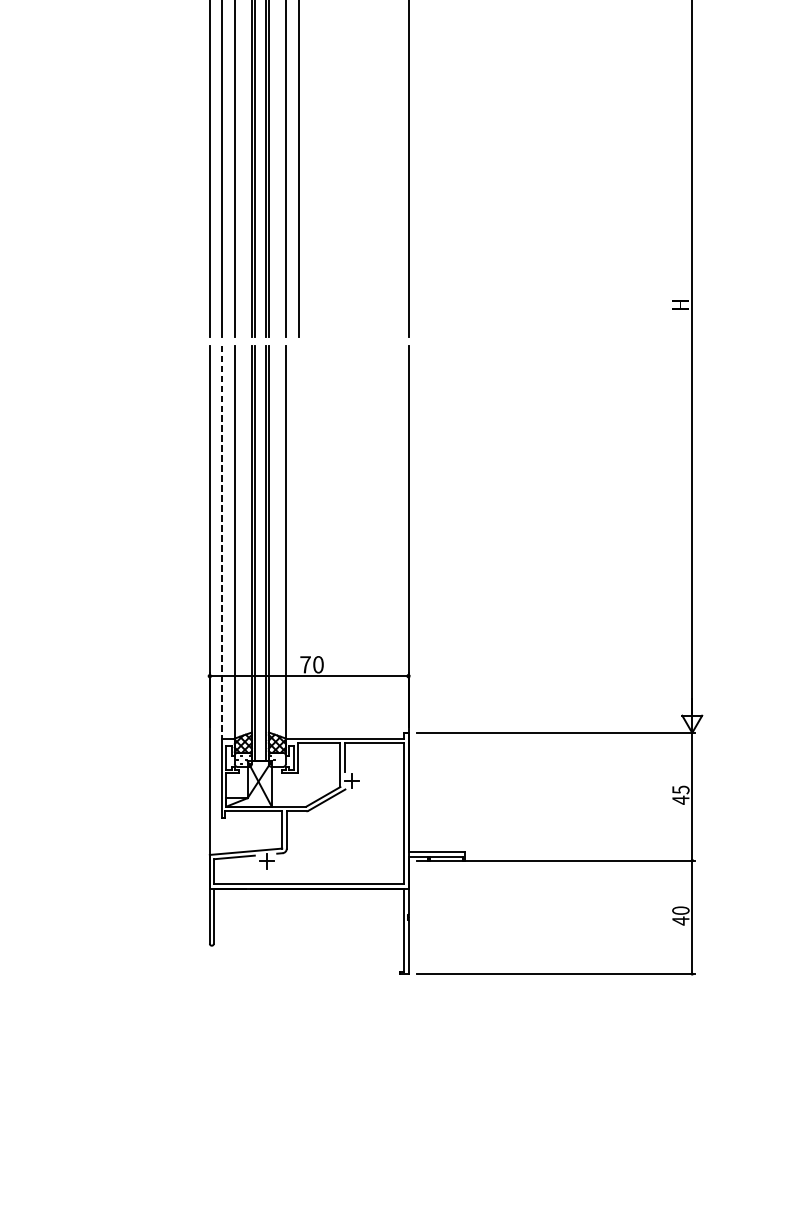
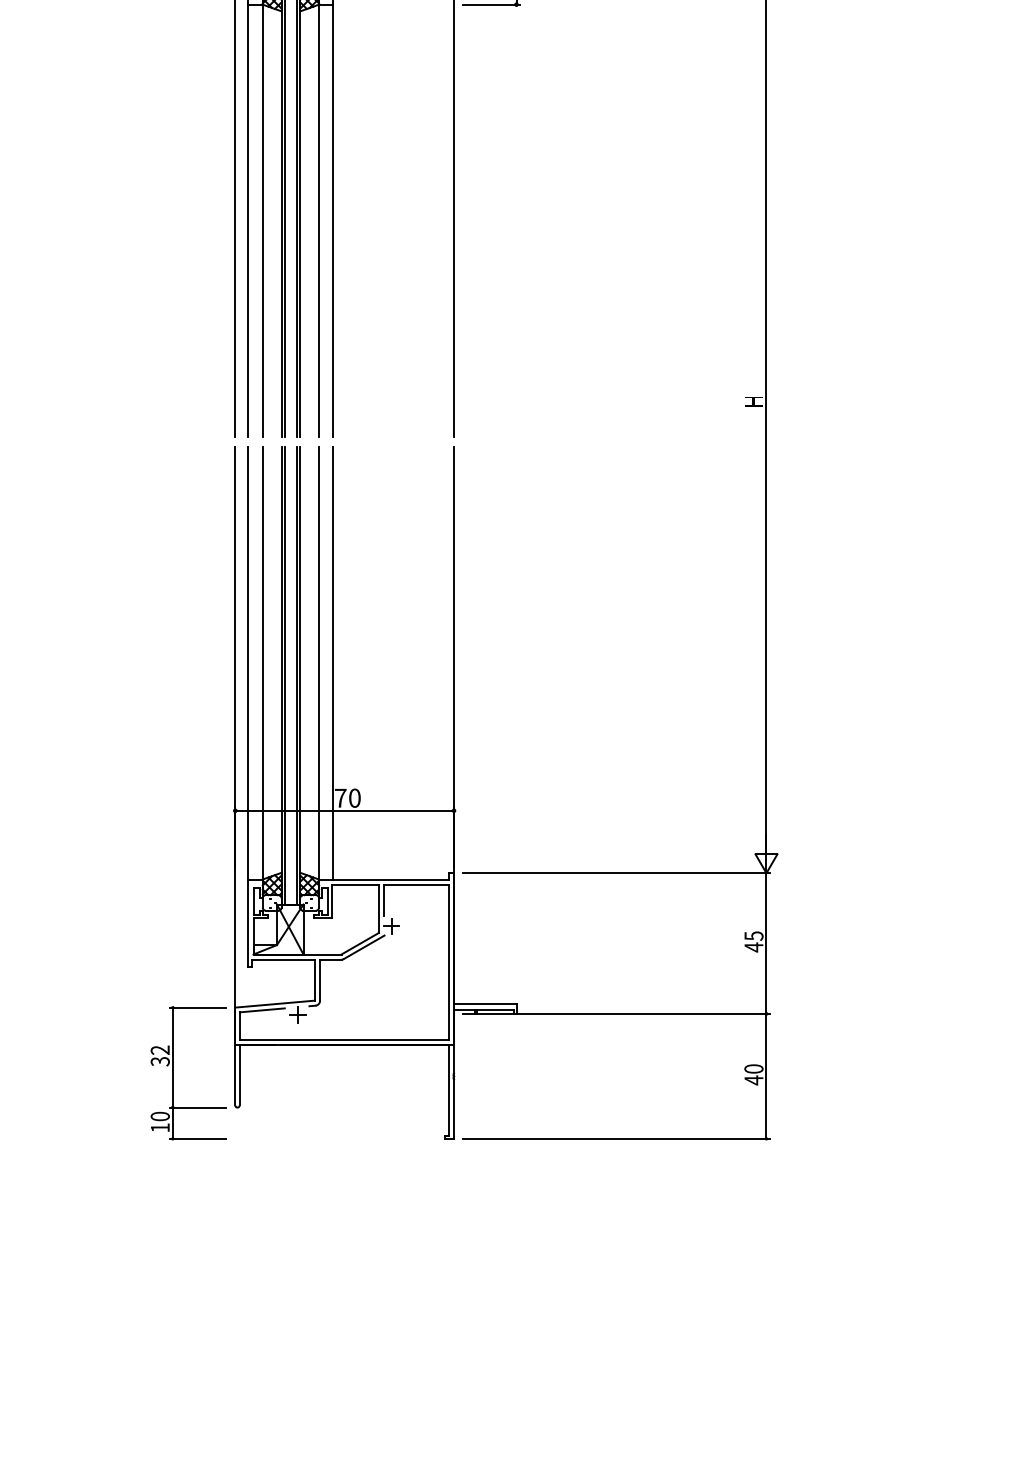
line: (299, 541) -> (333, 662), added
line: (221, 542) -> (248, 663), dashed -> solid
part: (153, 914) -> (173, 1073), added

